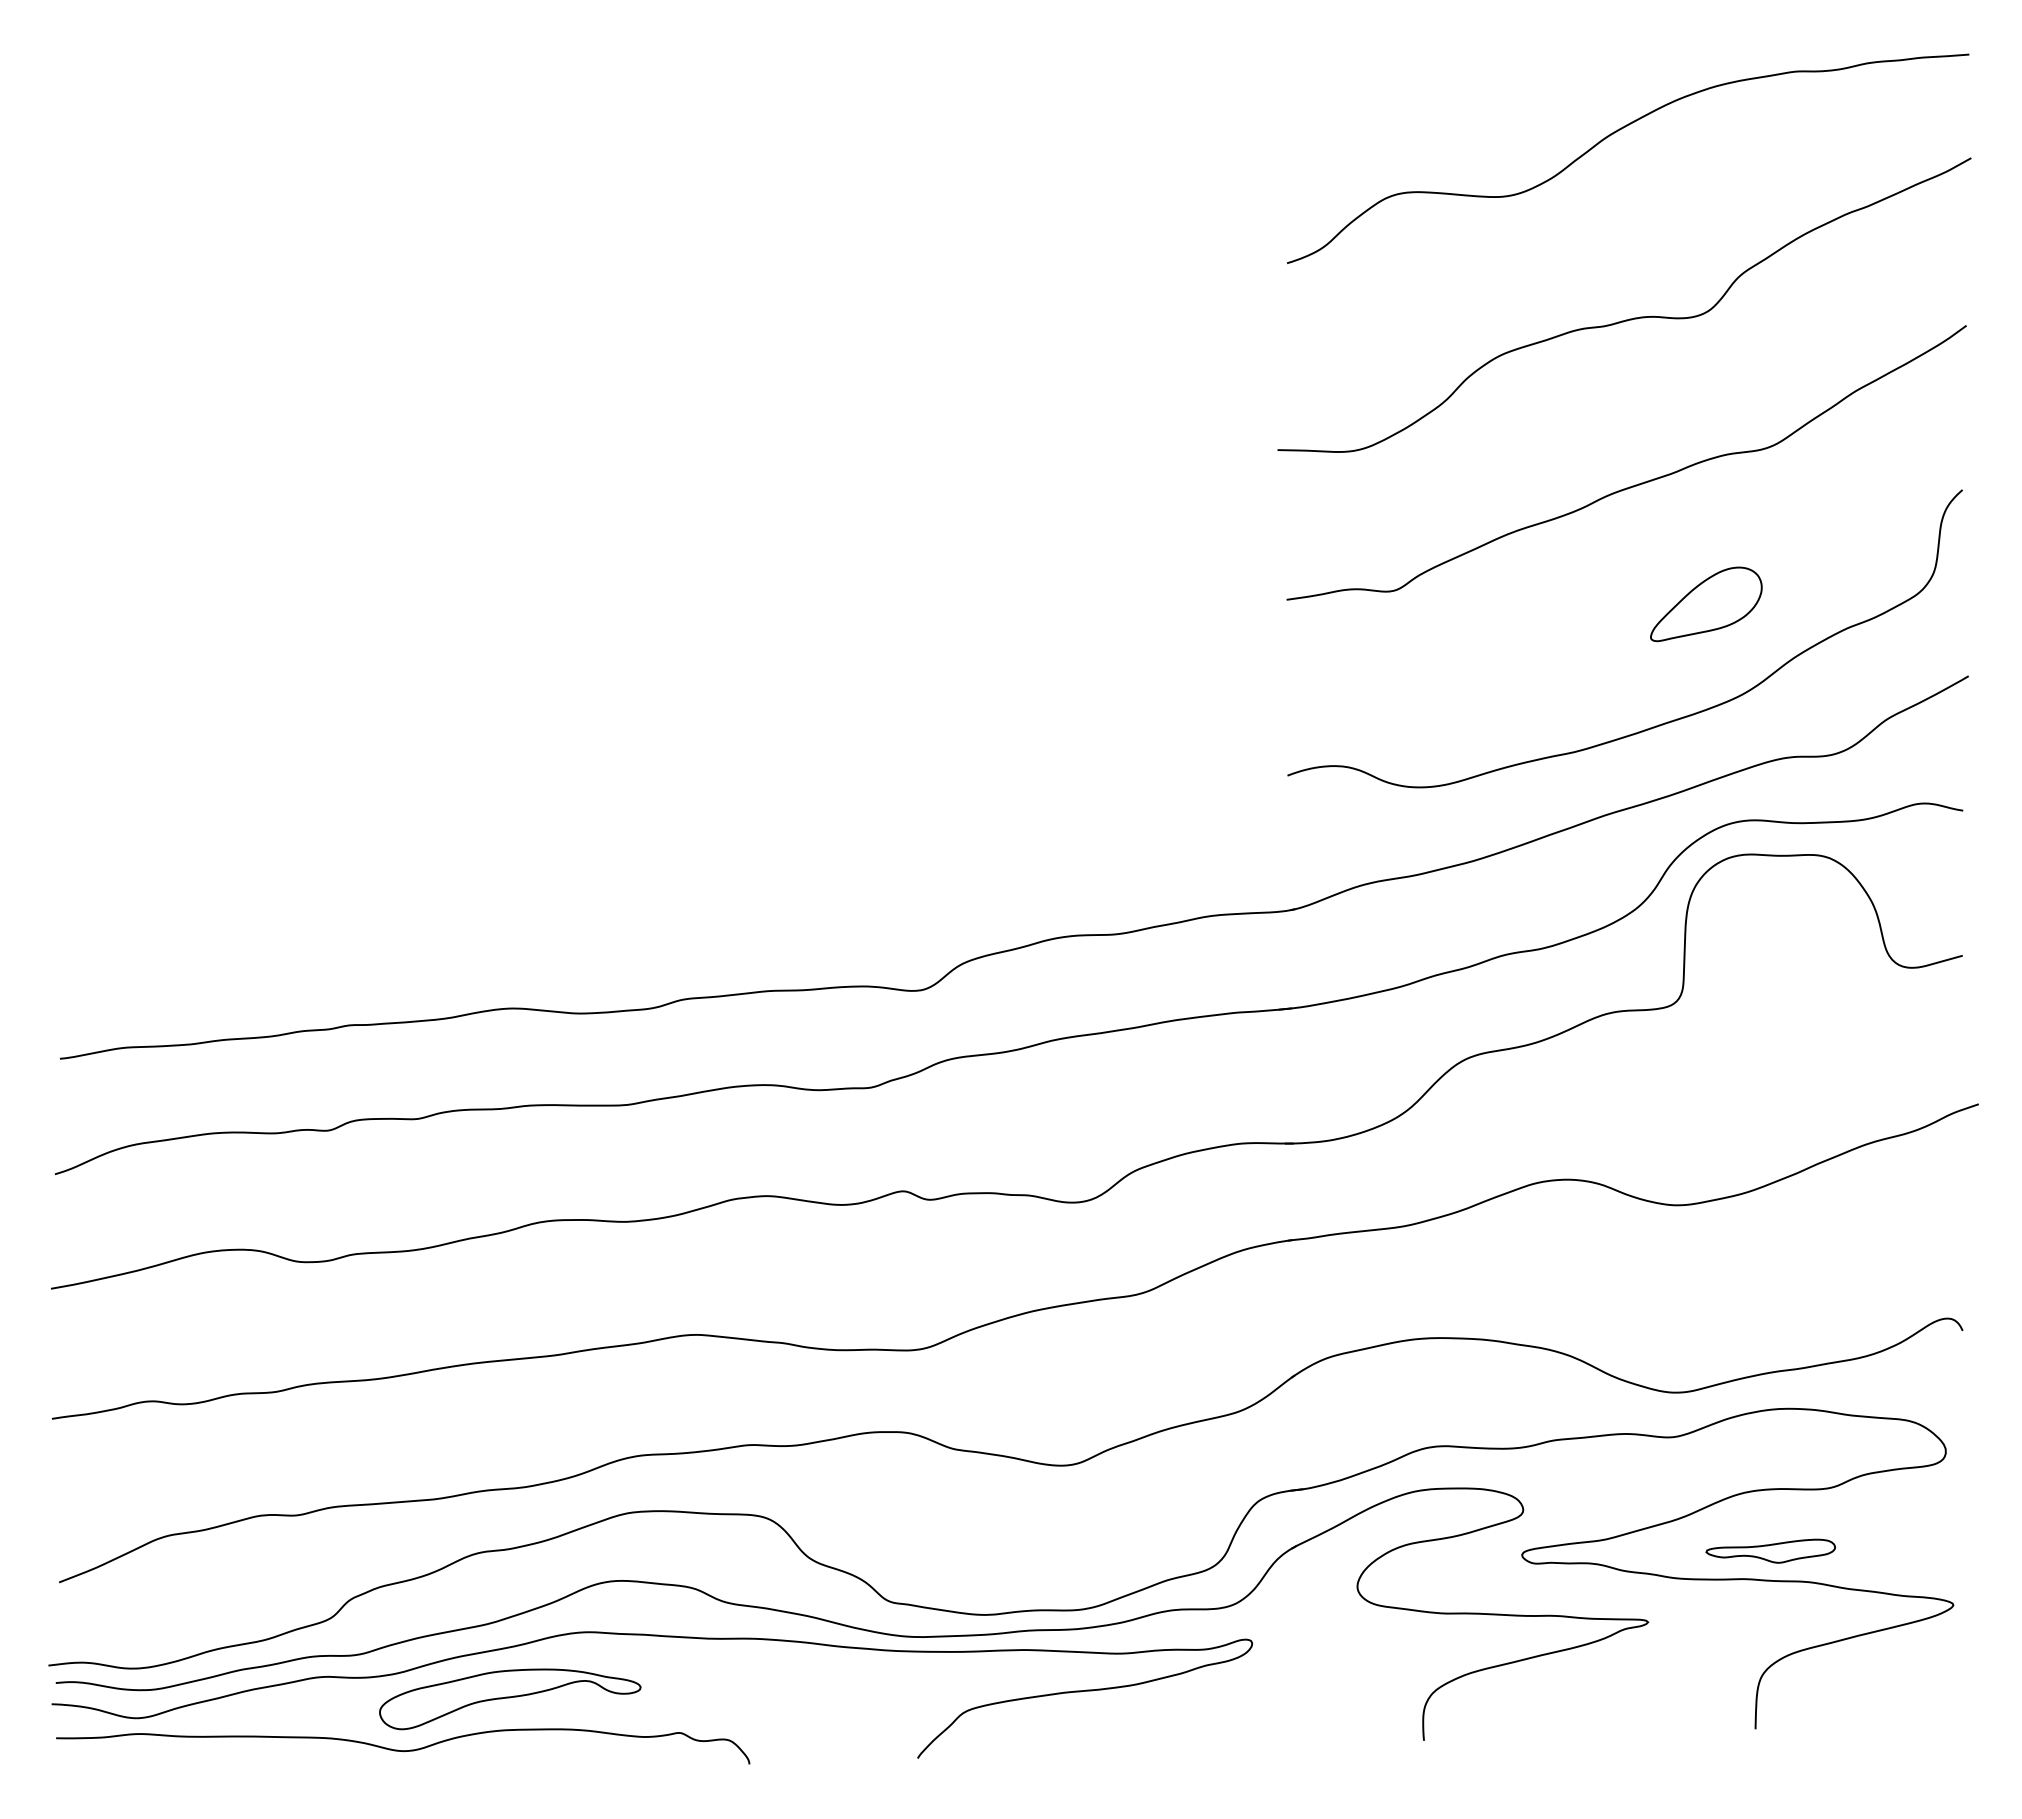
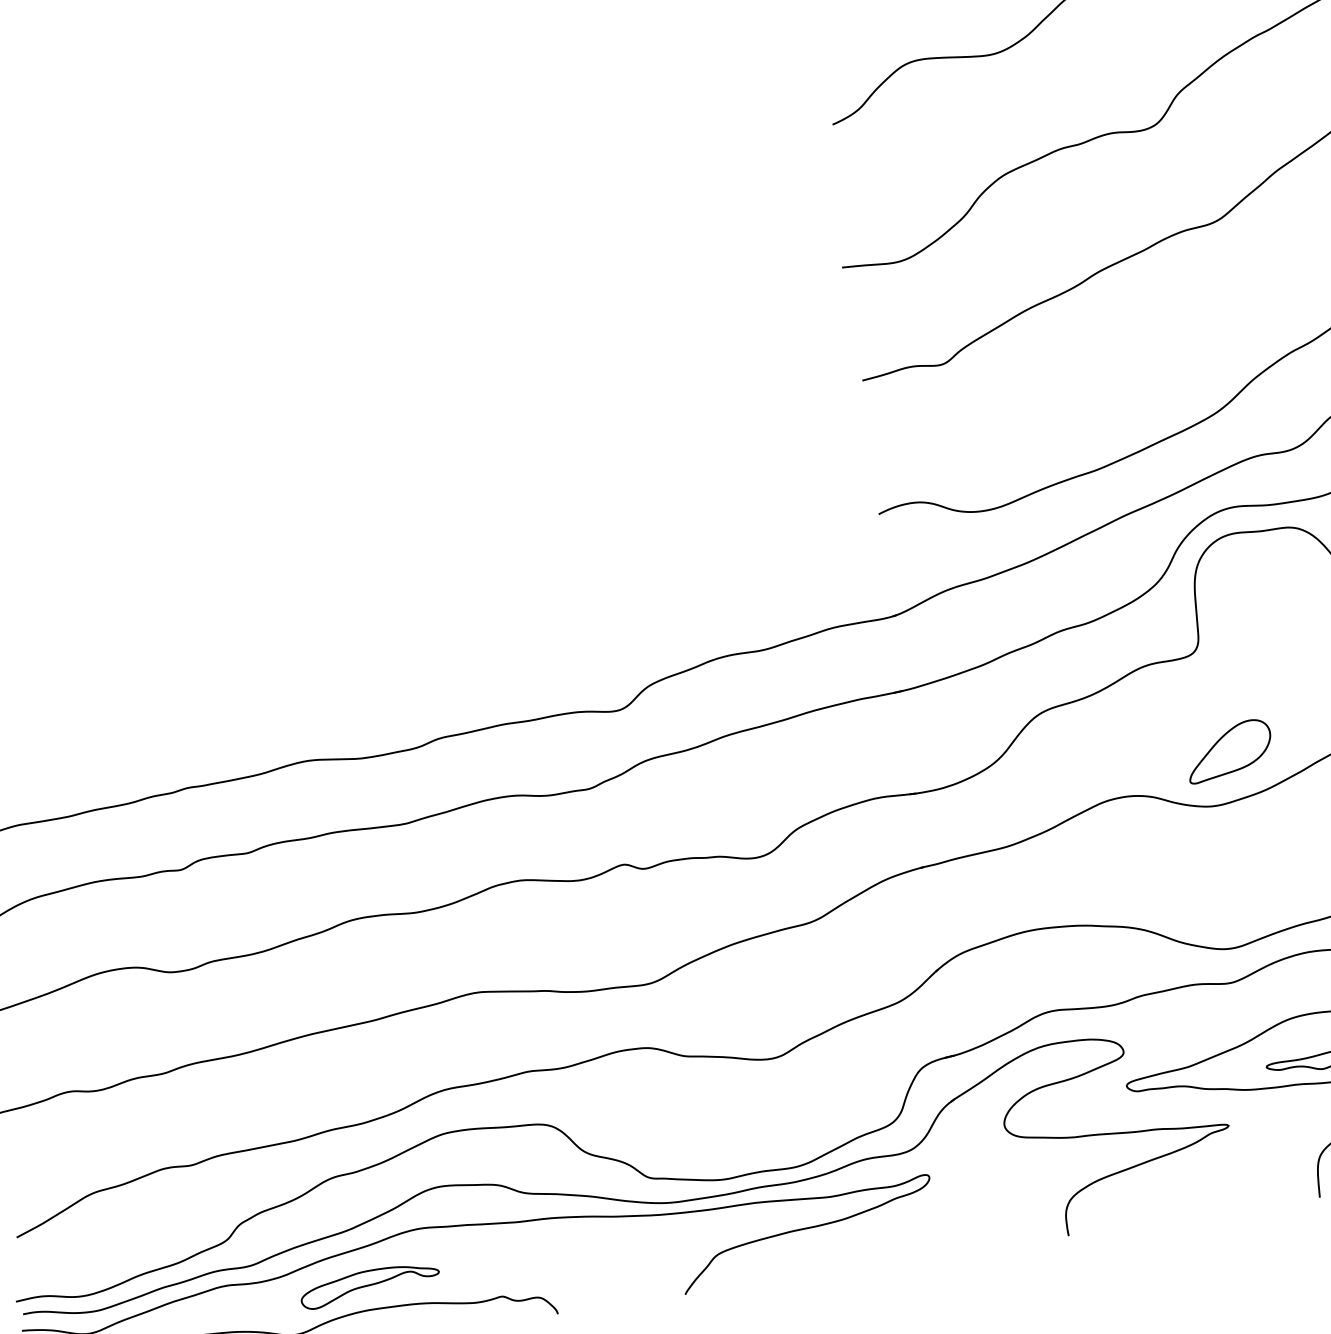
part: (1706, 604) -> (1229, 751), moved
part: (510, 1699) -> (370, 1286), size x0.7

